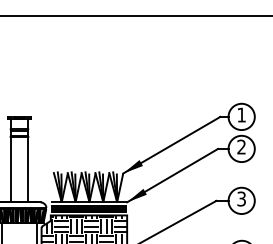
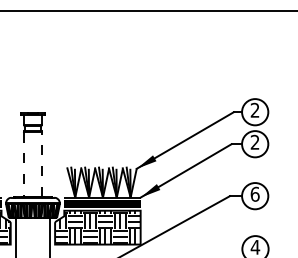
text: (241, 114) -> (254, 109), 1 -> 2
line: (11, 169) -> (24, 164), solid -> dashed
line: (28, 169) -> (41, 164), solid -> dashed
text: (241, 198) -> (254, 193), 3 -> 6

